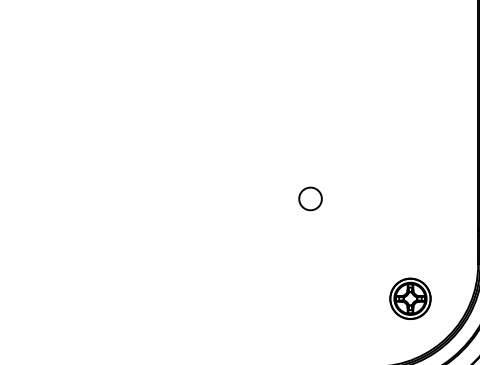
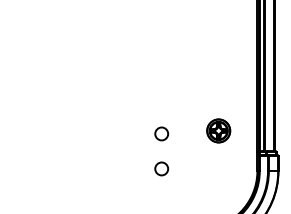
circle: (310, 259) -> (161, 168), added
part: (410, 298) -> (218, 130), moved

